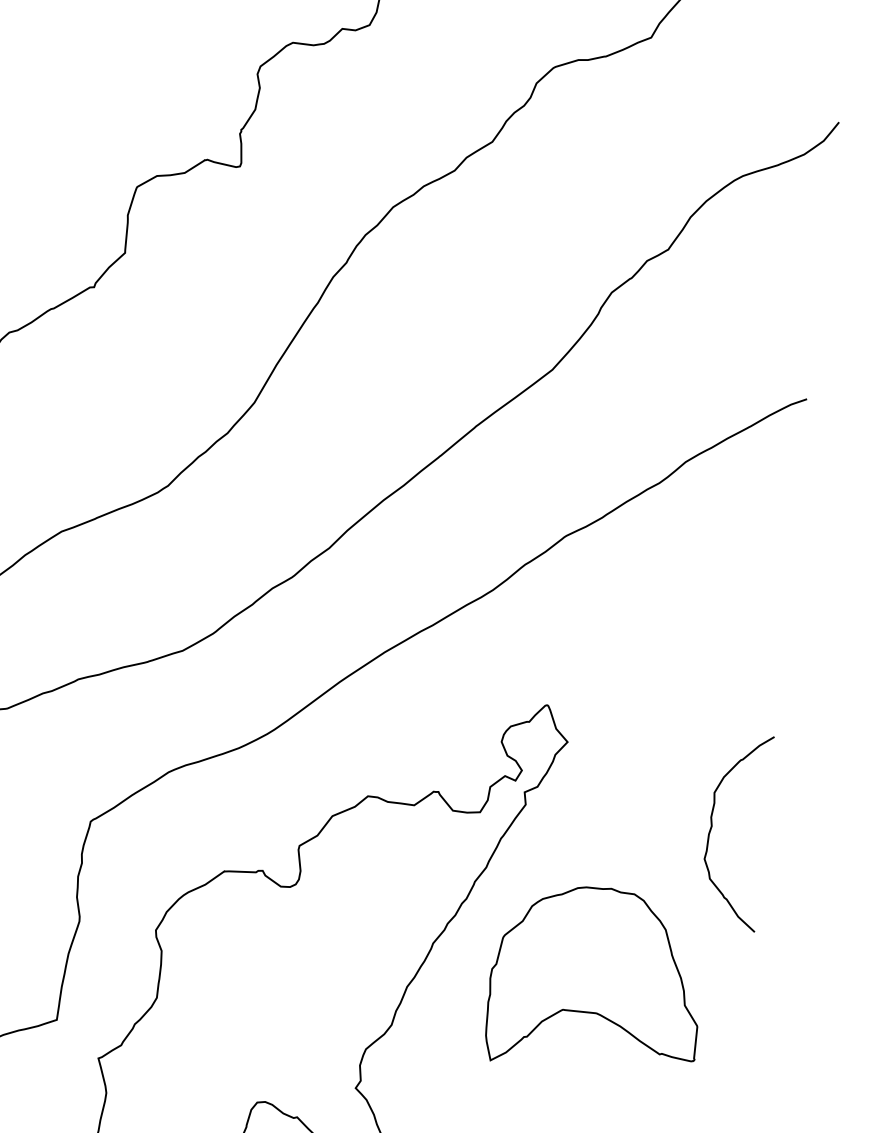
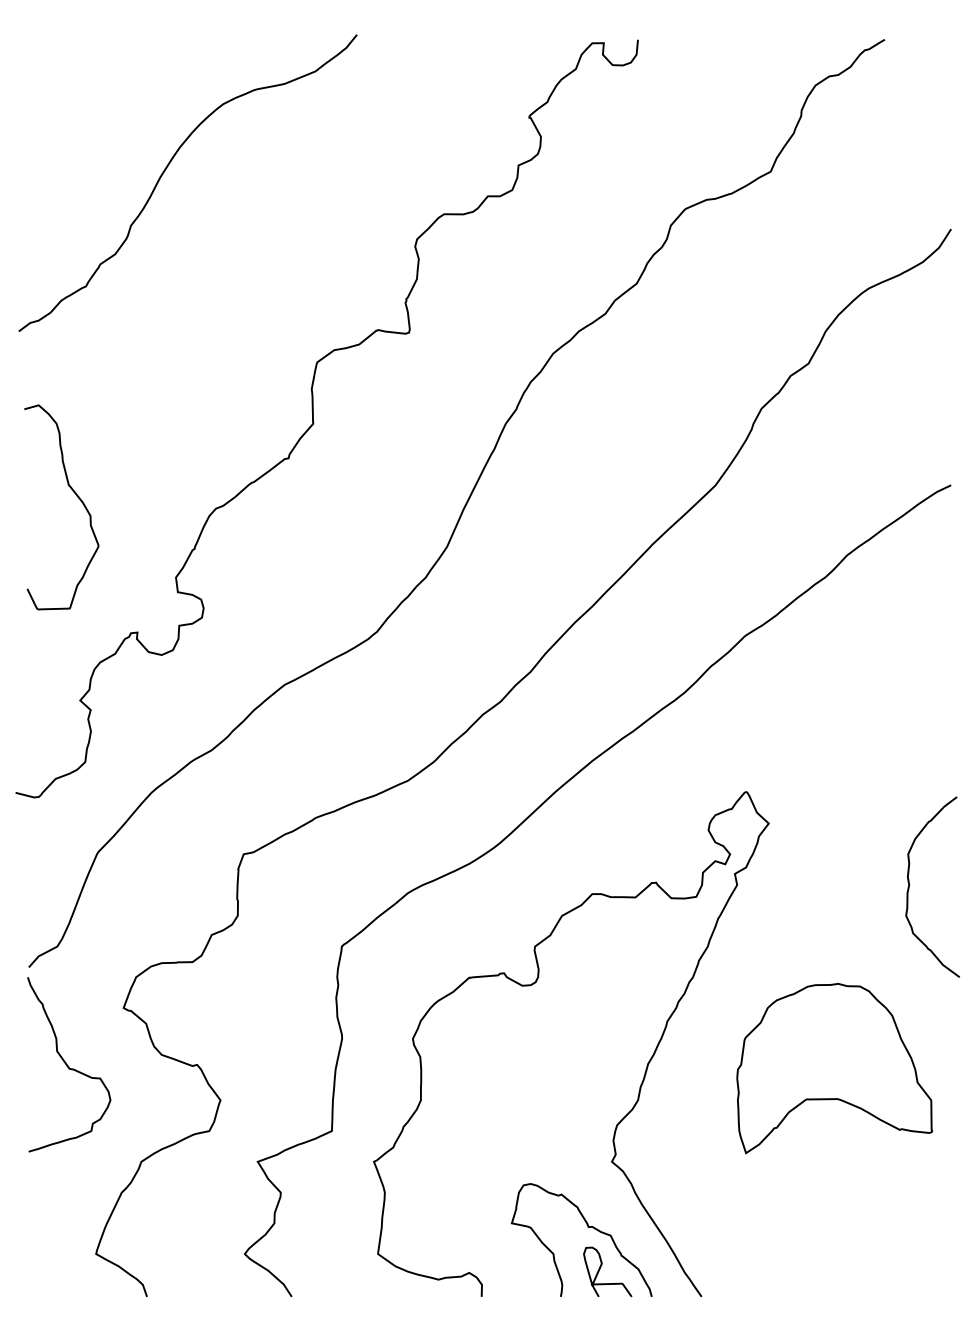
part: (596, 979) -> (834, 1068), moved

